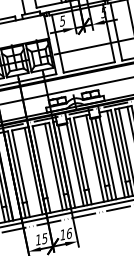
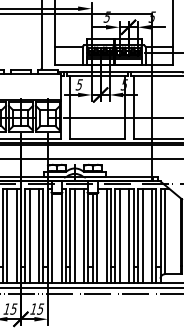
line: (86, 159) -> (74, 235), added
line: (45, 168) -> (29, 235), added
line: (25, 172) -> (7, 235), added
text: (68, 233) -> (40, 308), 16 -> 15

